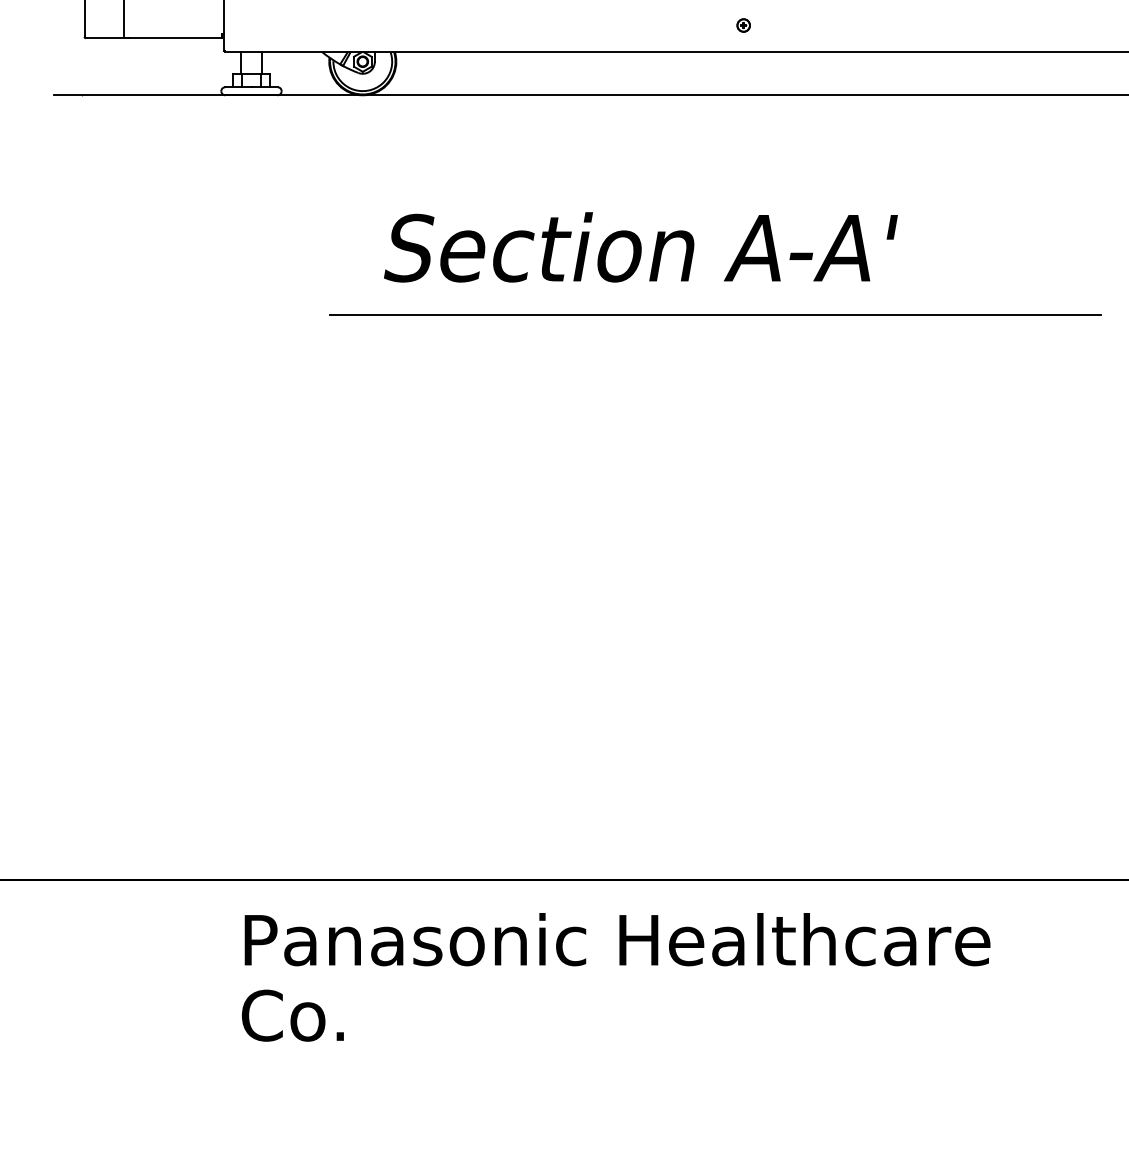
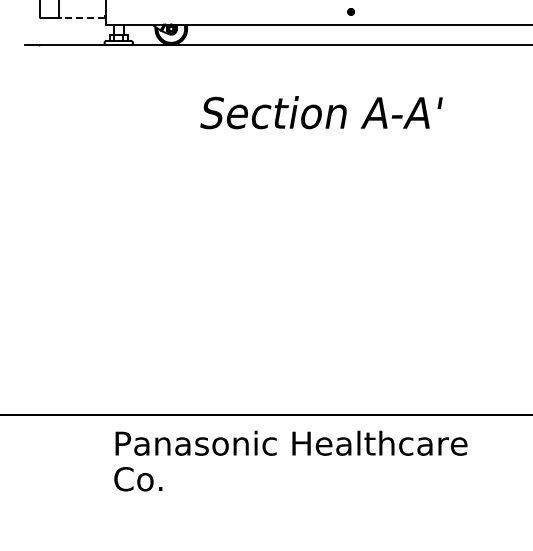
line: (174, 37) -> (82, 17), solid -> dashed
text: (640, 247) -> (321, 112), moved
line: (714, 314) -> (337, 148), removed

